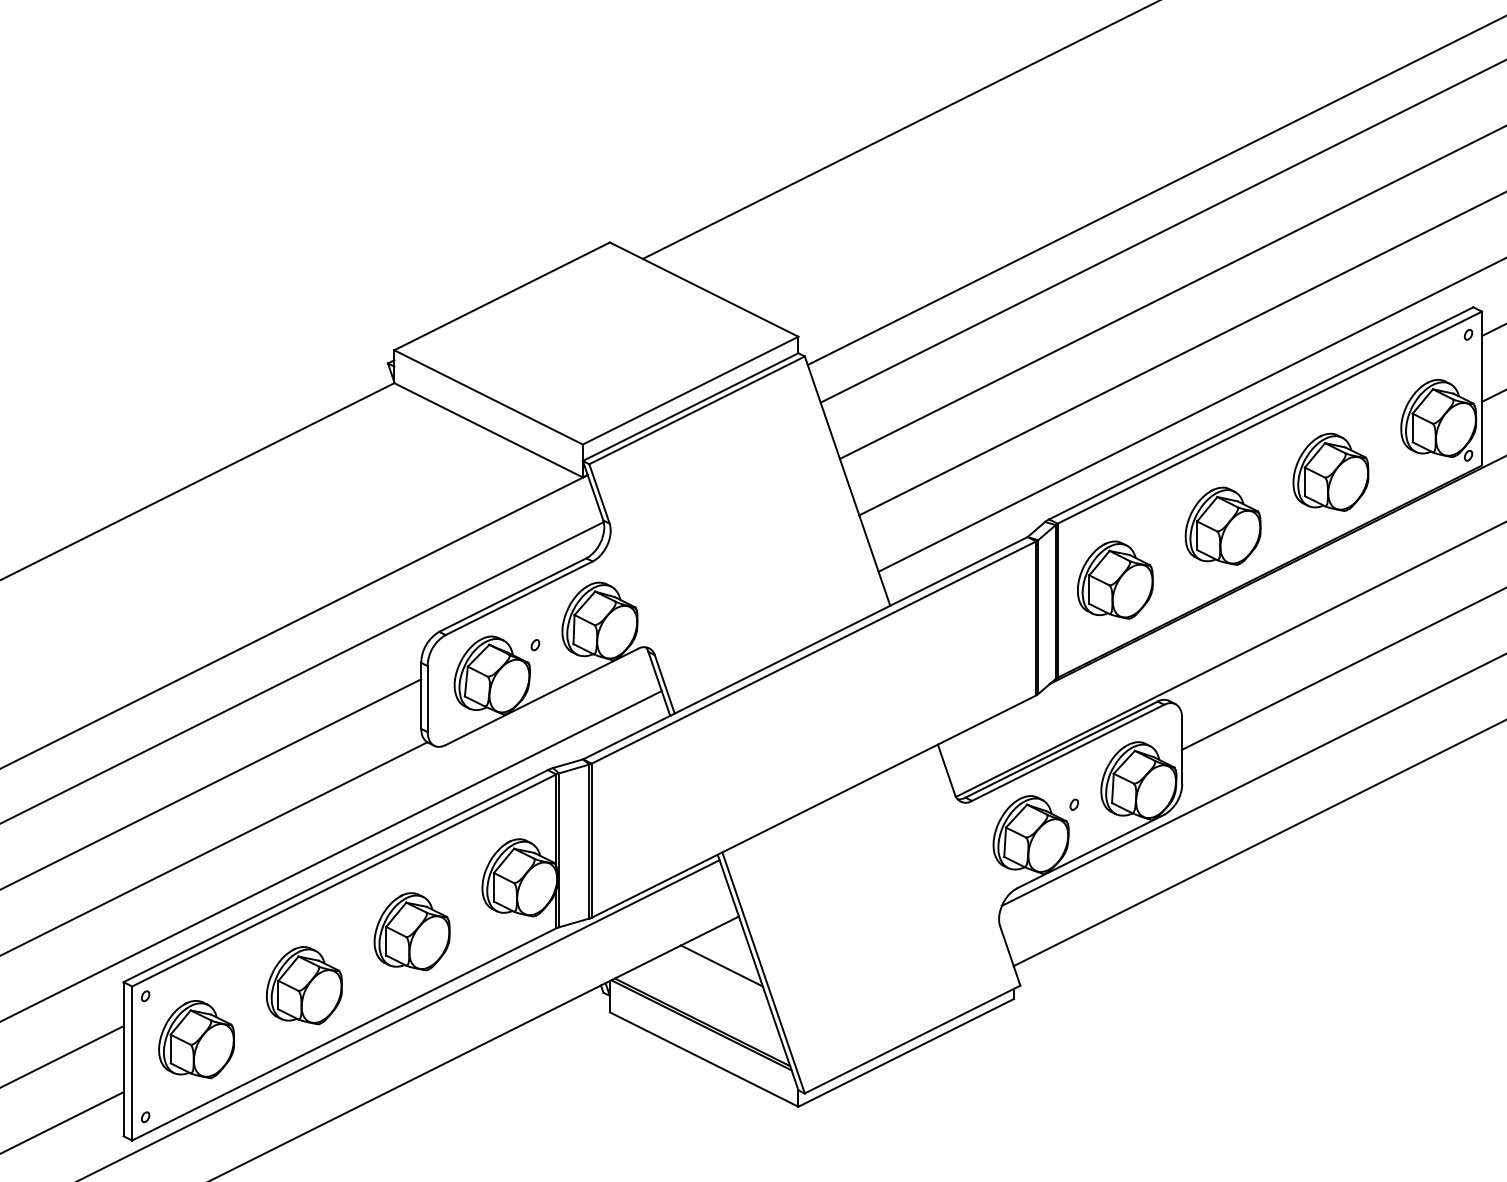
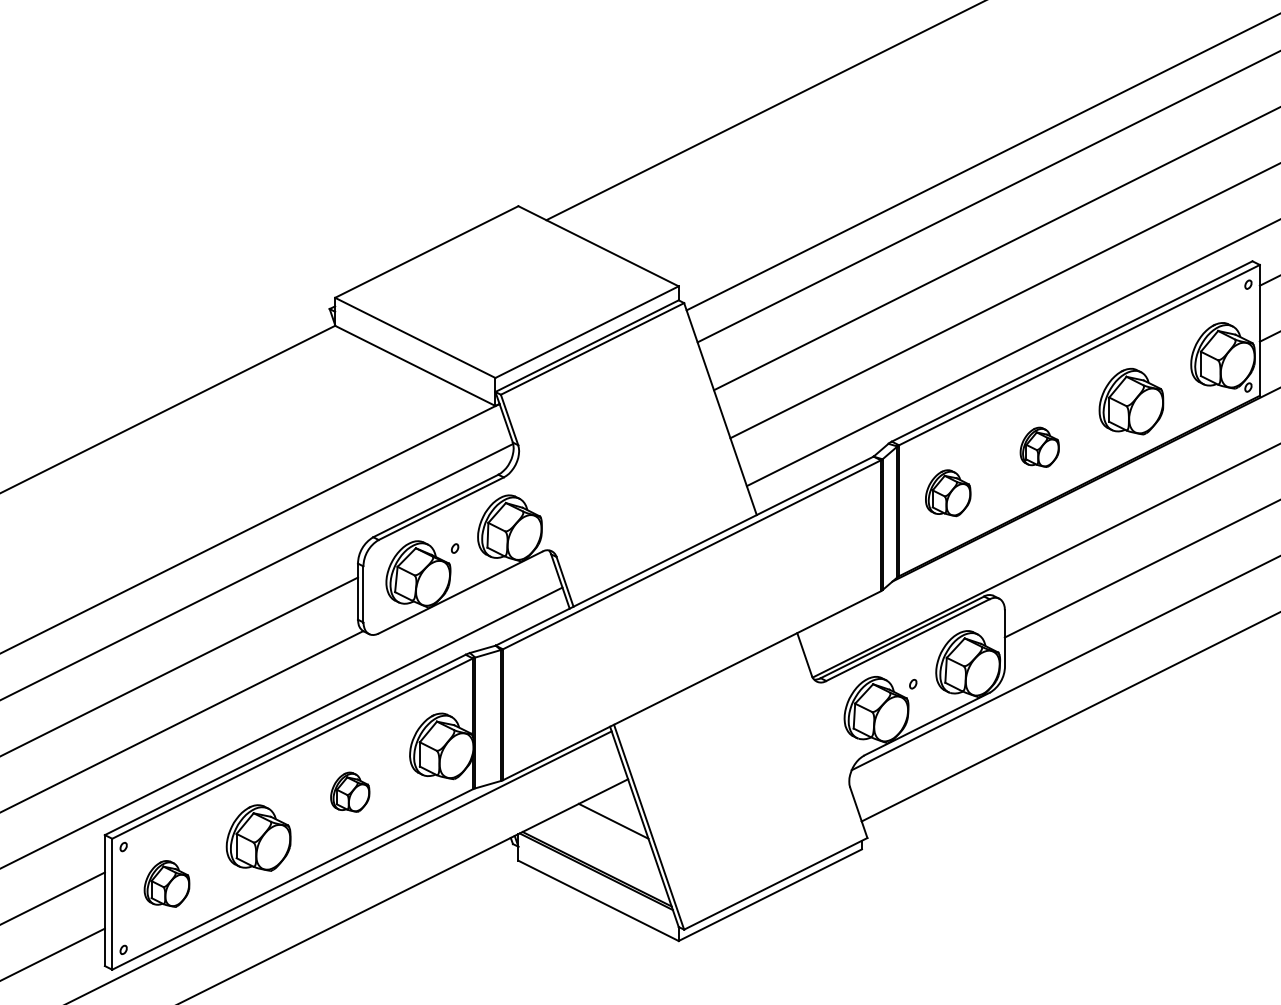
part: (1222, 525) -> (1039, 446), size x0.6
part: (1115, 579) -> (948, 492), size x0.7
part: (411, 931) -> (349, 791), size x0.6
part: (196, 1039) -> (166, 883), size x0.7

